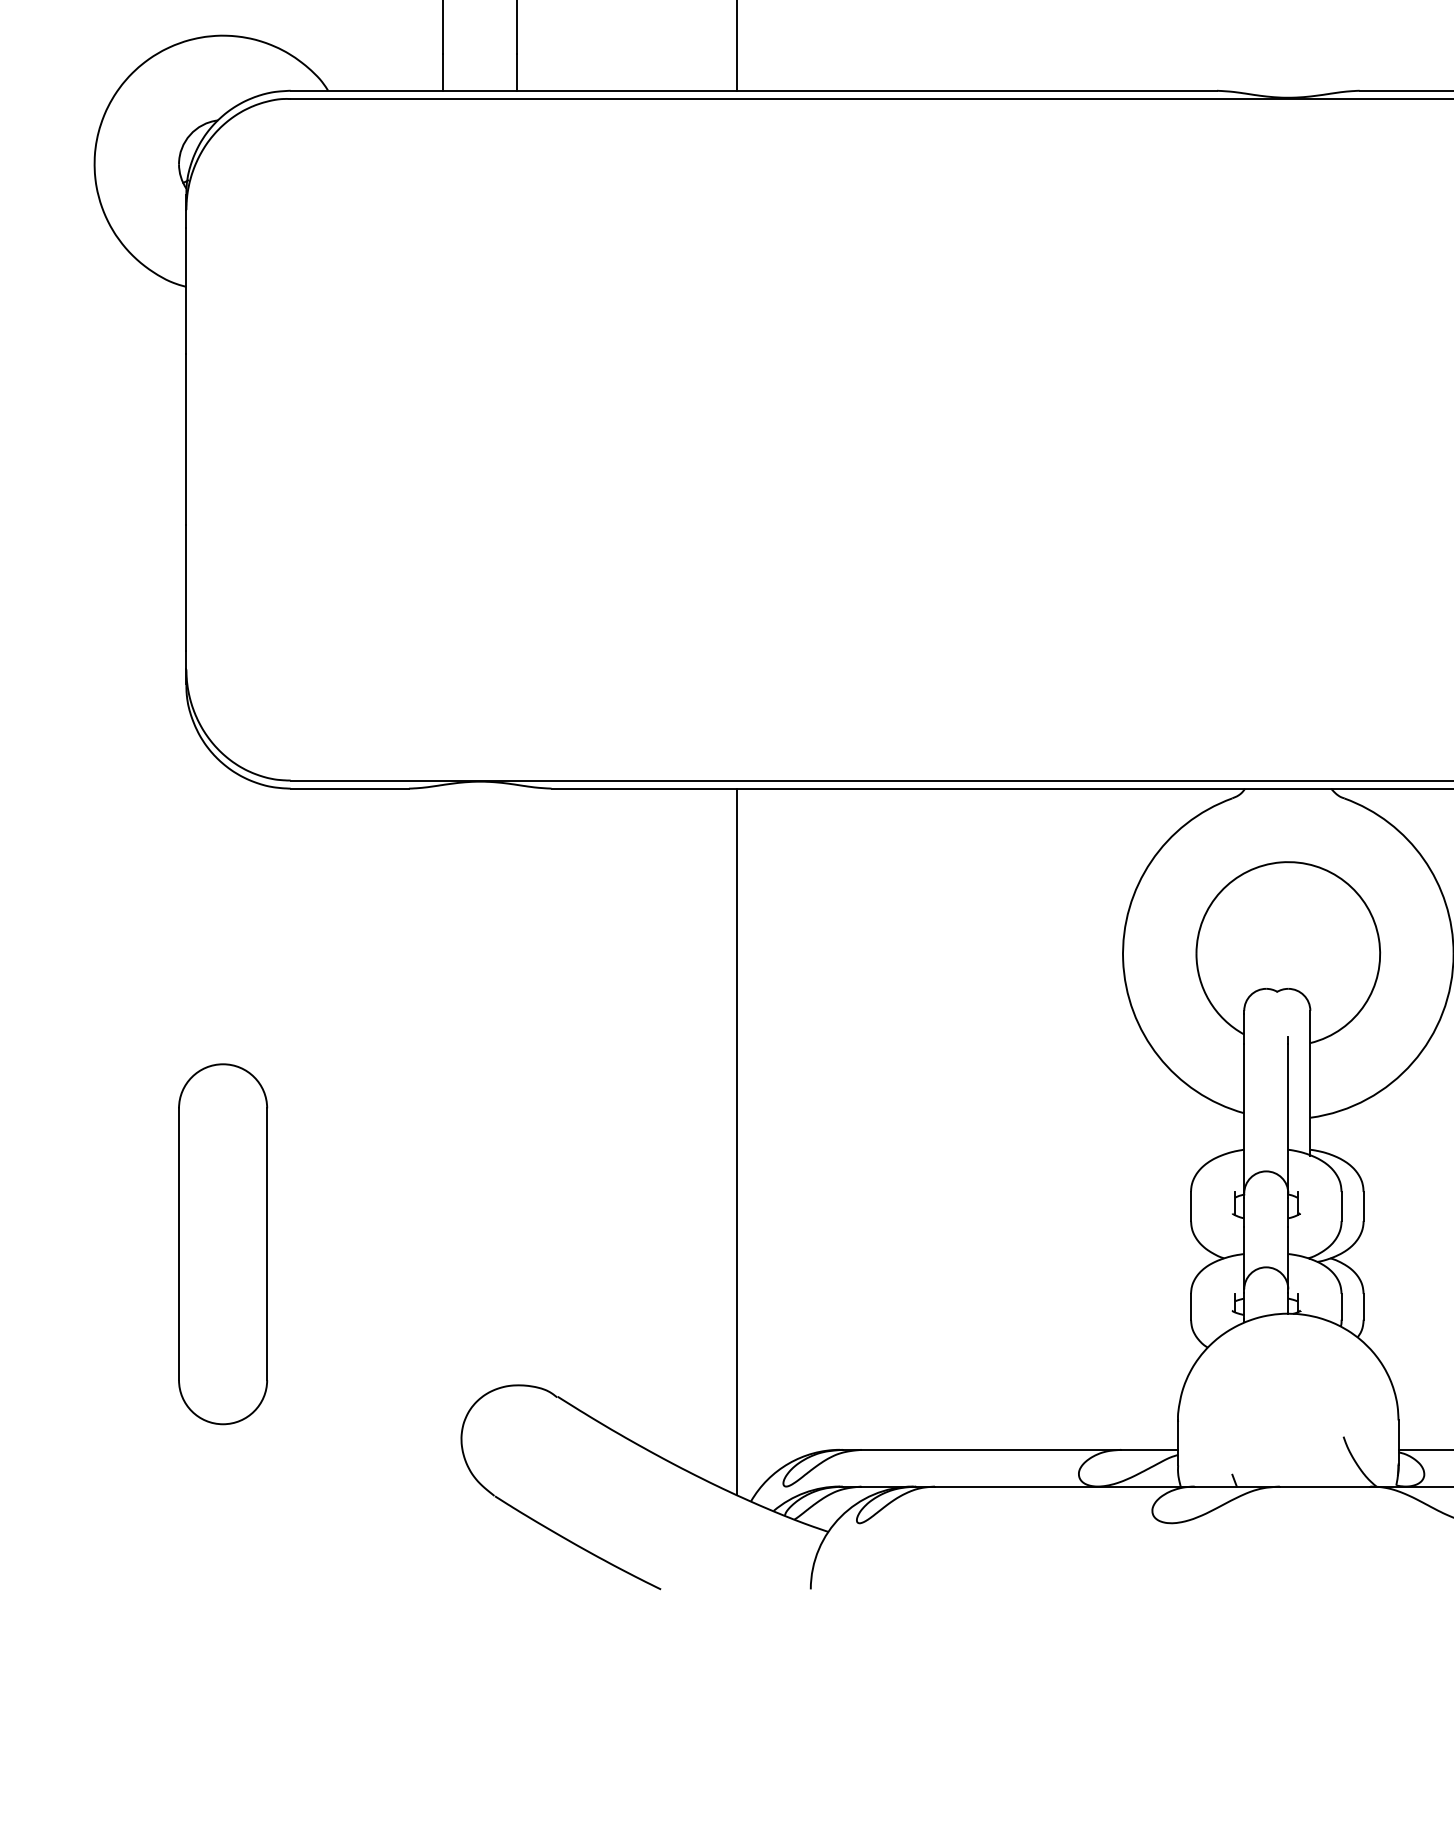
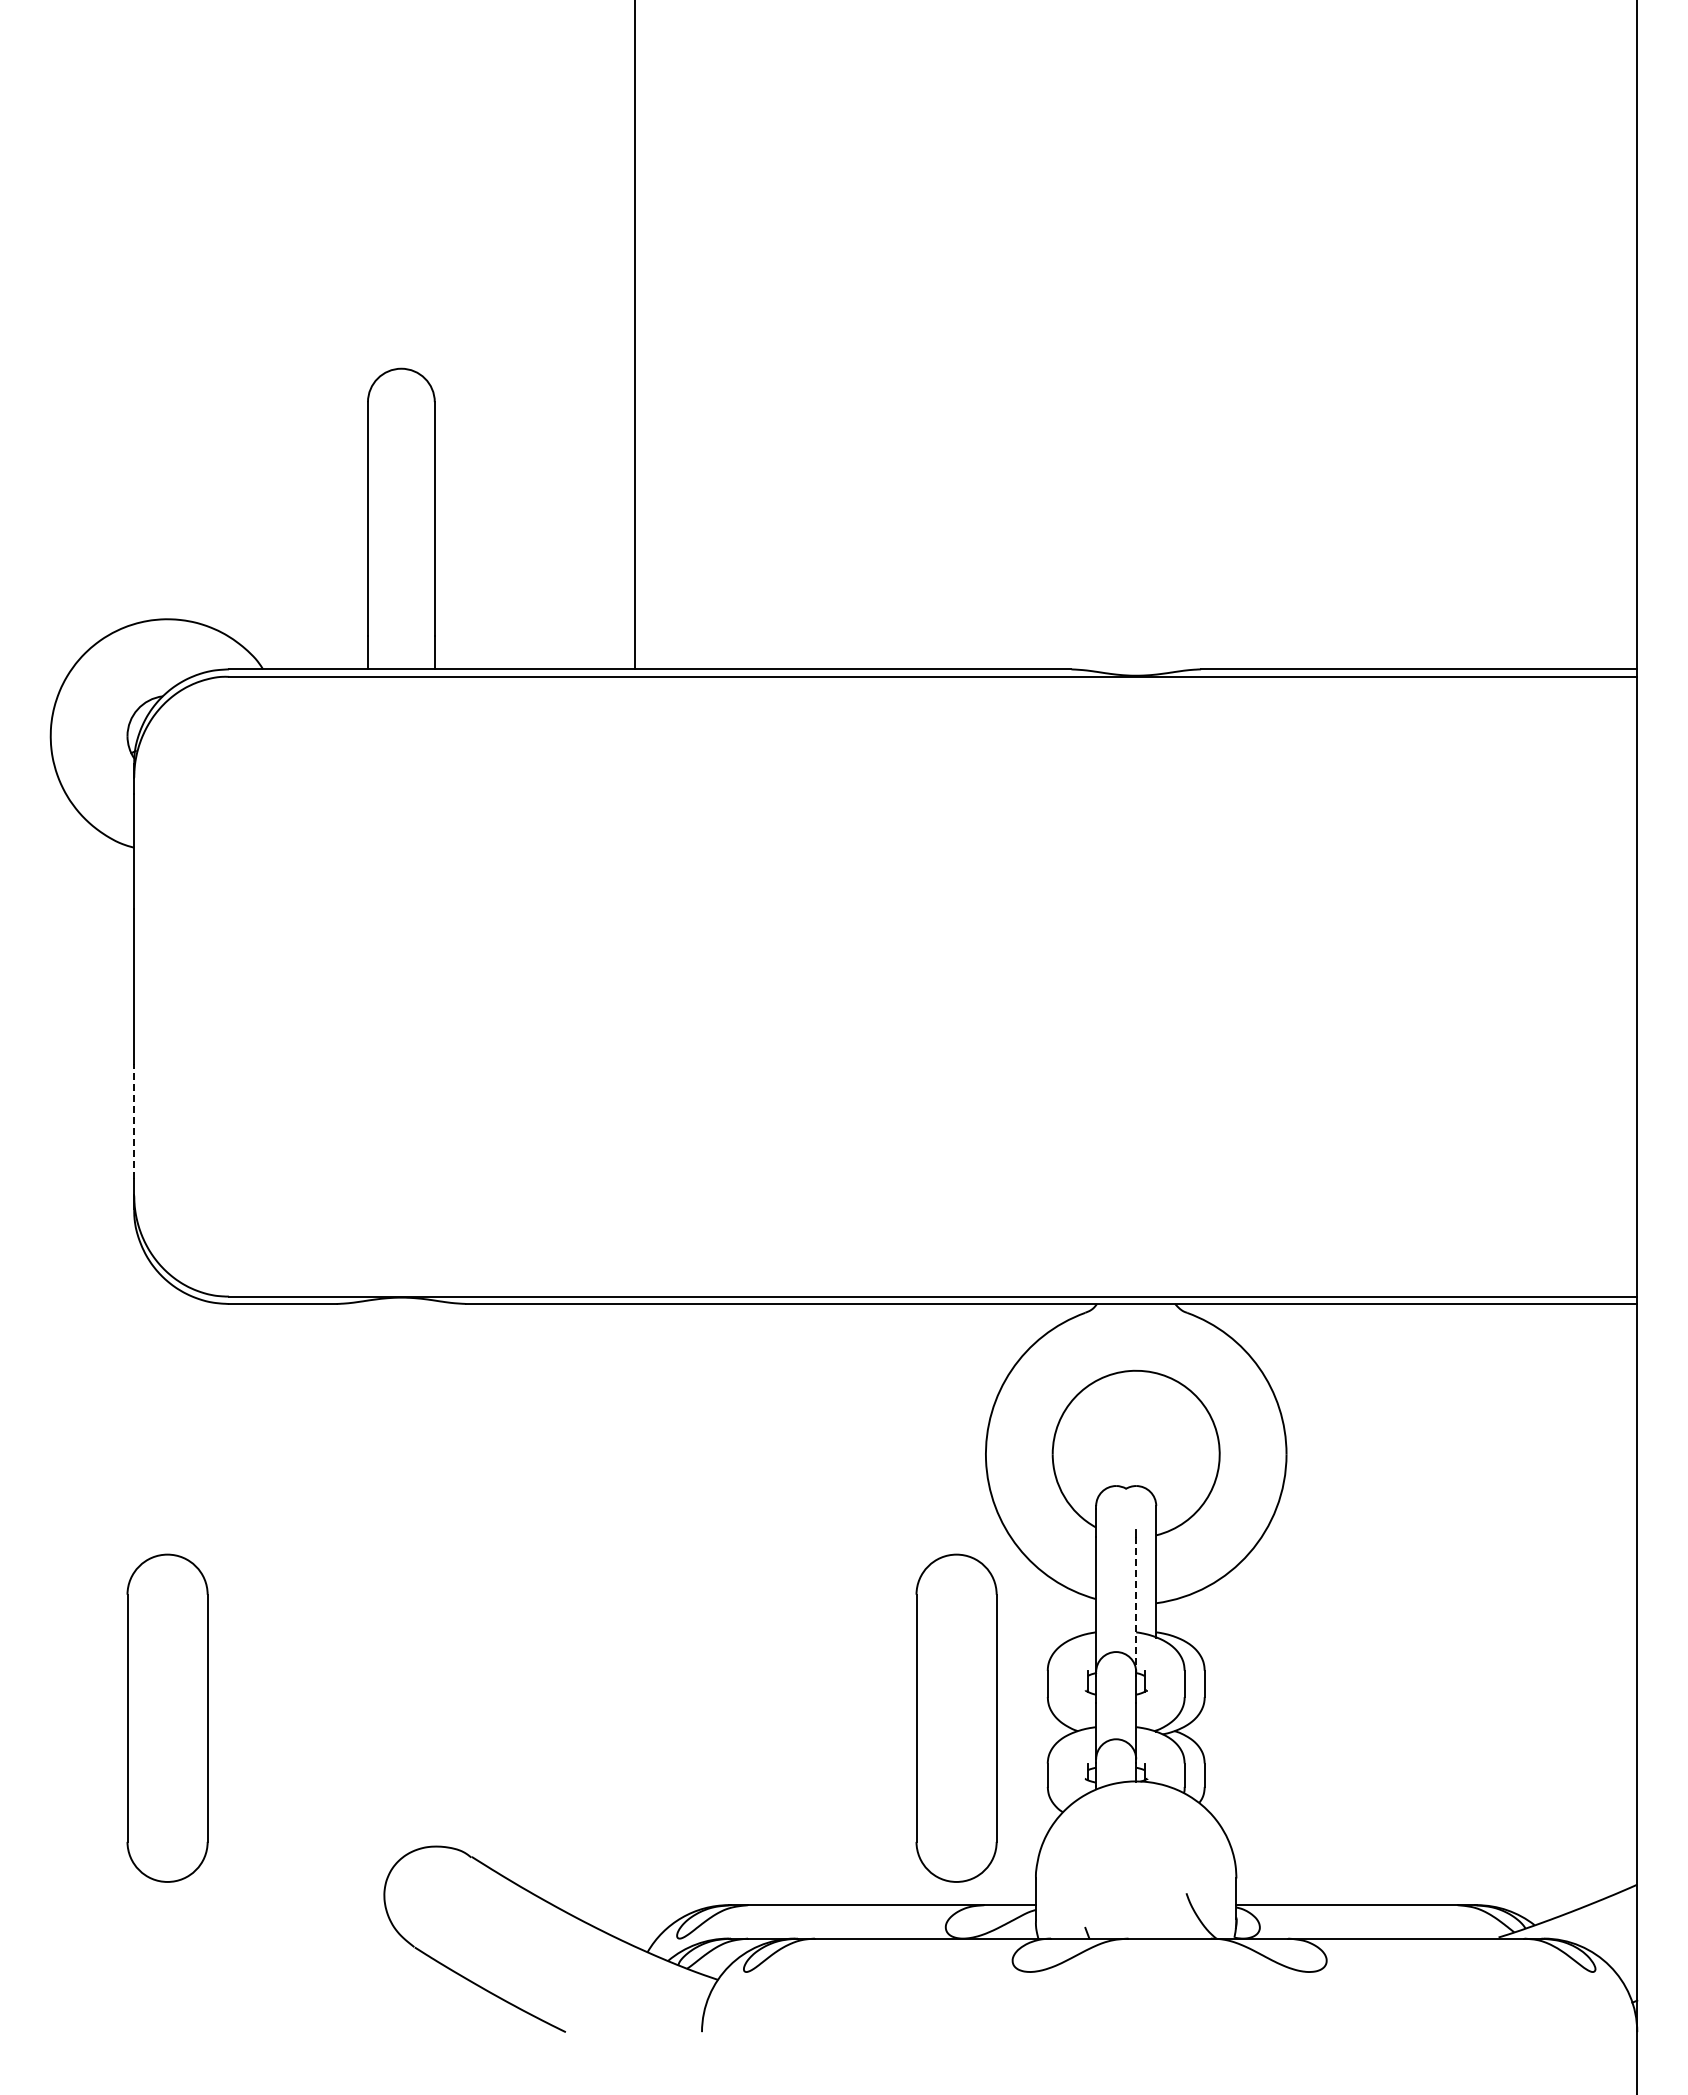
line: (186, 587) -> (134, 1121), solid -> dashed
line: (1288, 1119) -> (1136, 1604), solid -> dashed
line: (737, 1141) -> (635, 1624), removed
part: (1090, 1243) -> (956, 1717), added

